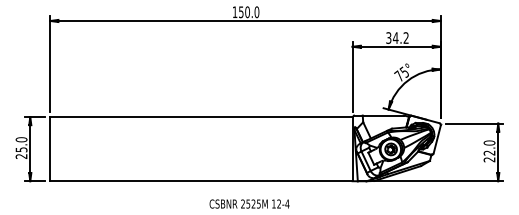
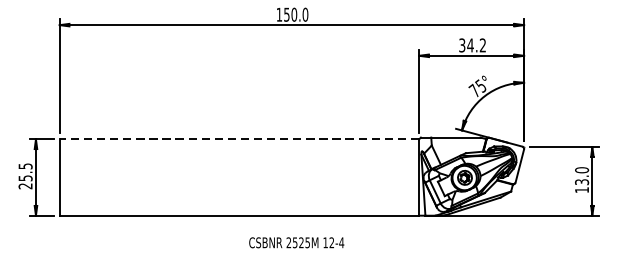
line: (200, 117) -> (238, 139), solid -> dashed
text: (21, 139) -> (25, 166), 25.0 -> 25.5
text: (489, 156) -> (581, 186), 22.0 -> 13.0

